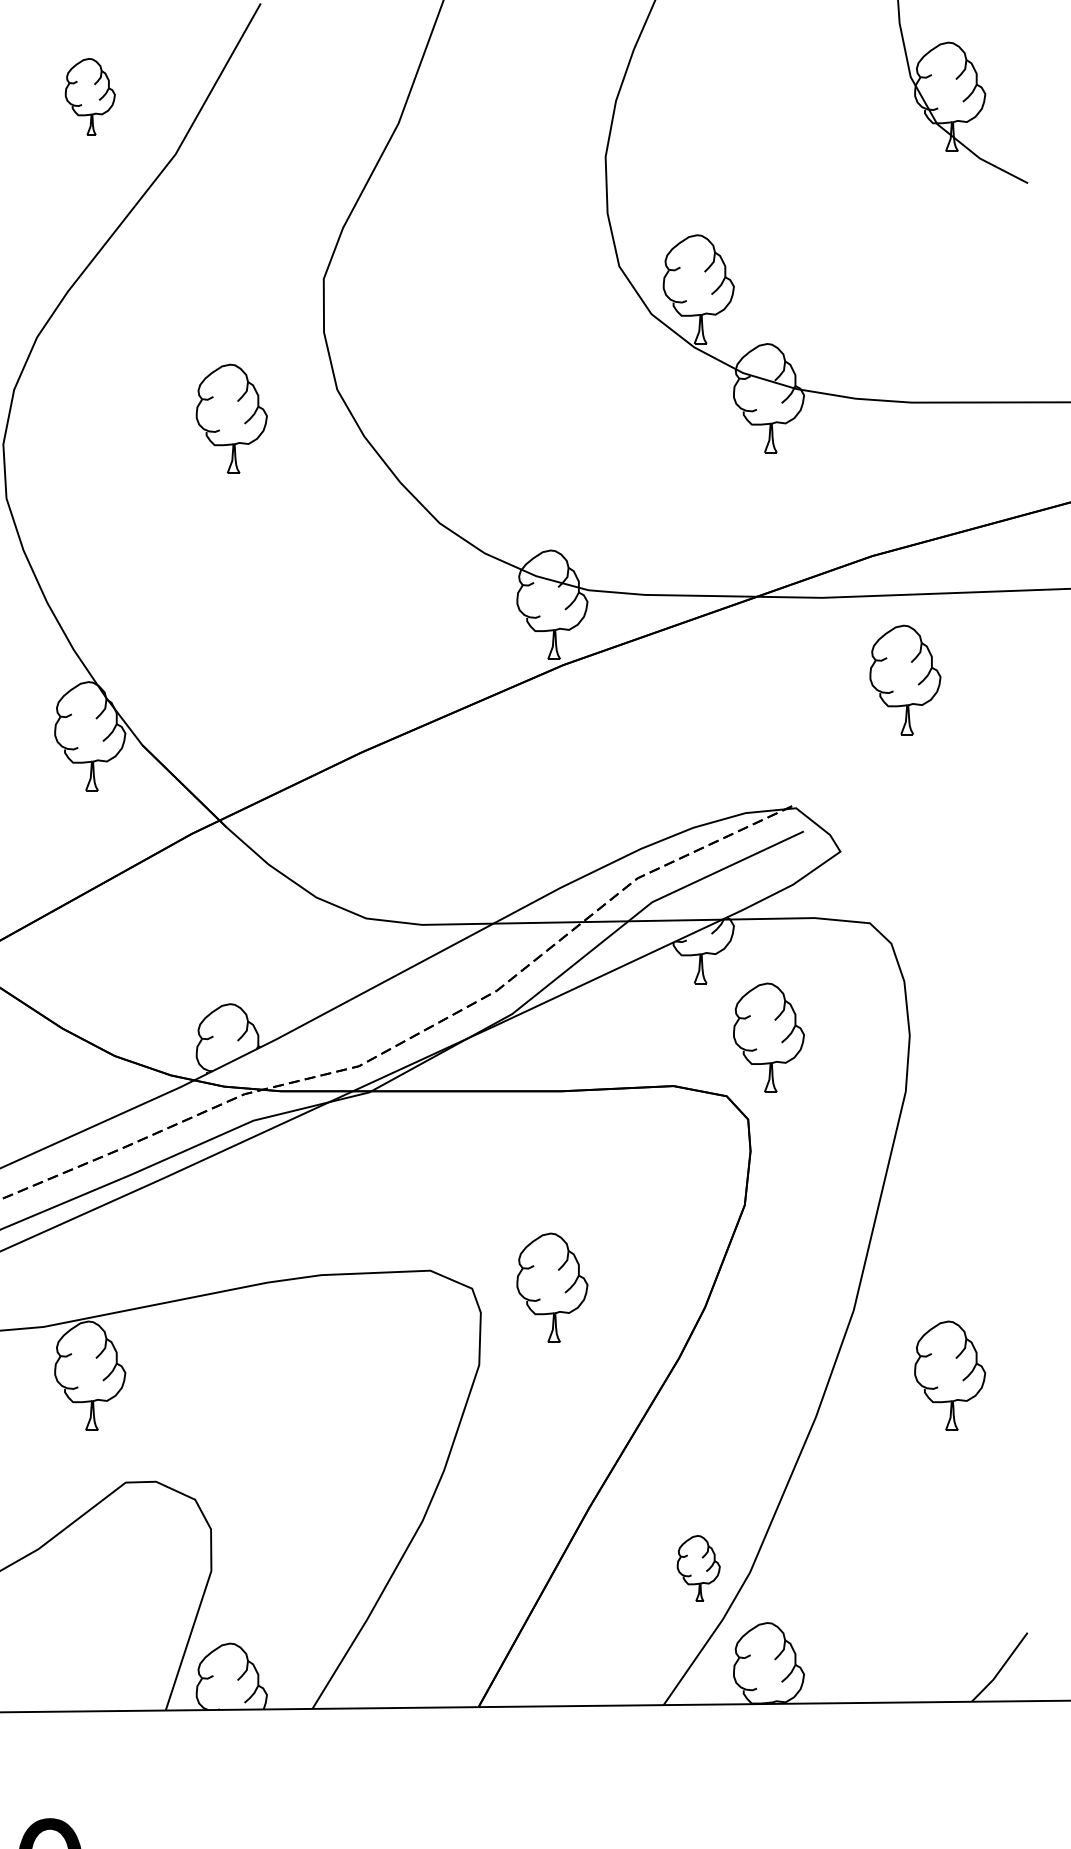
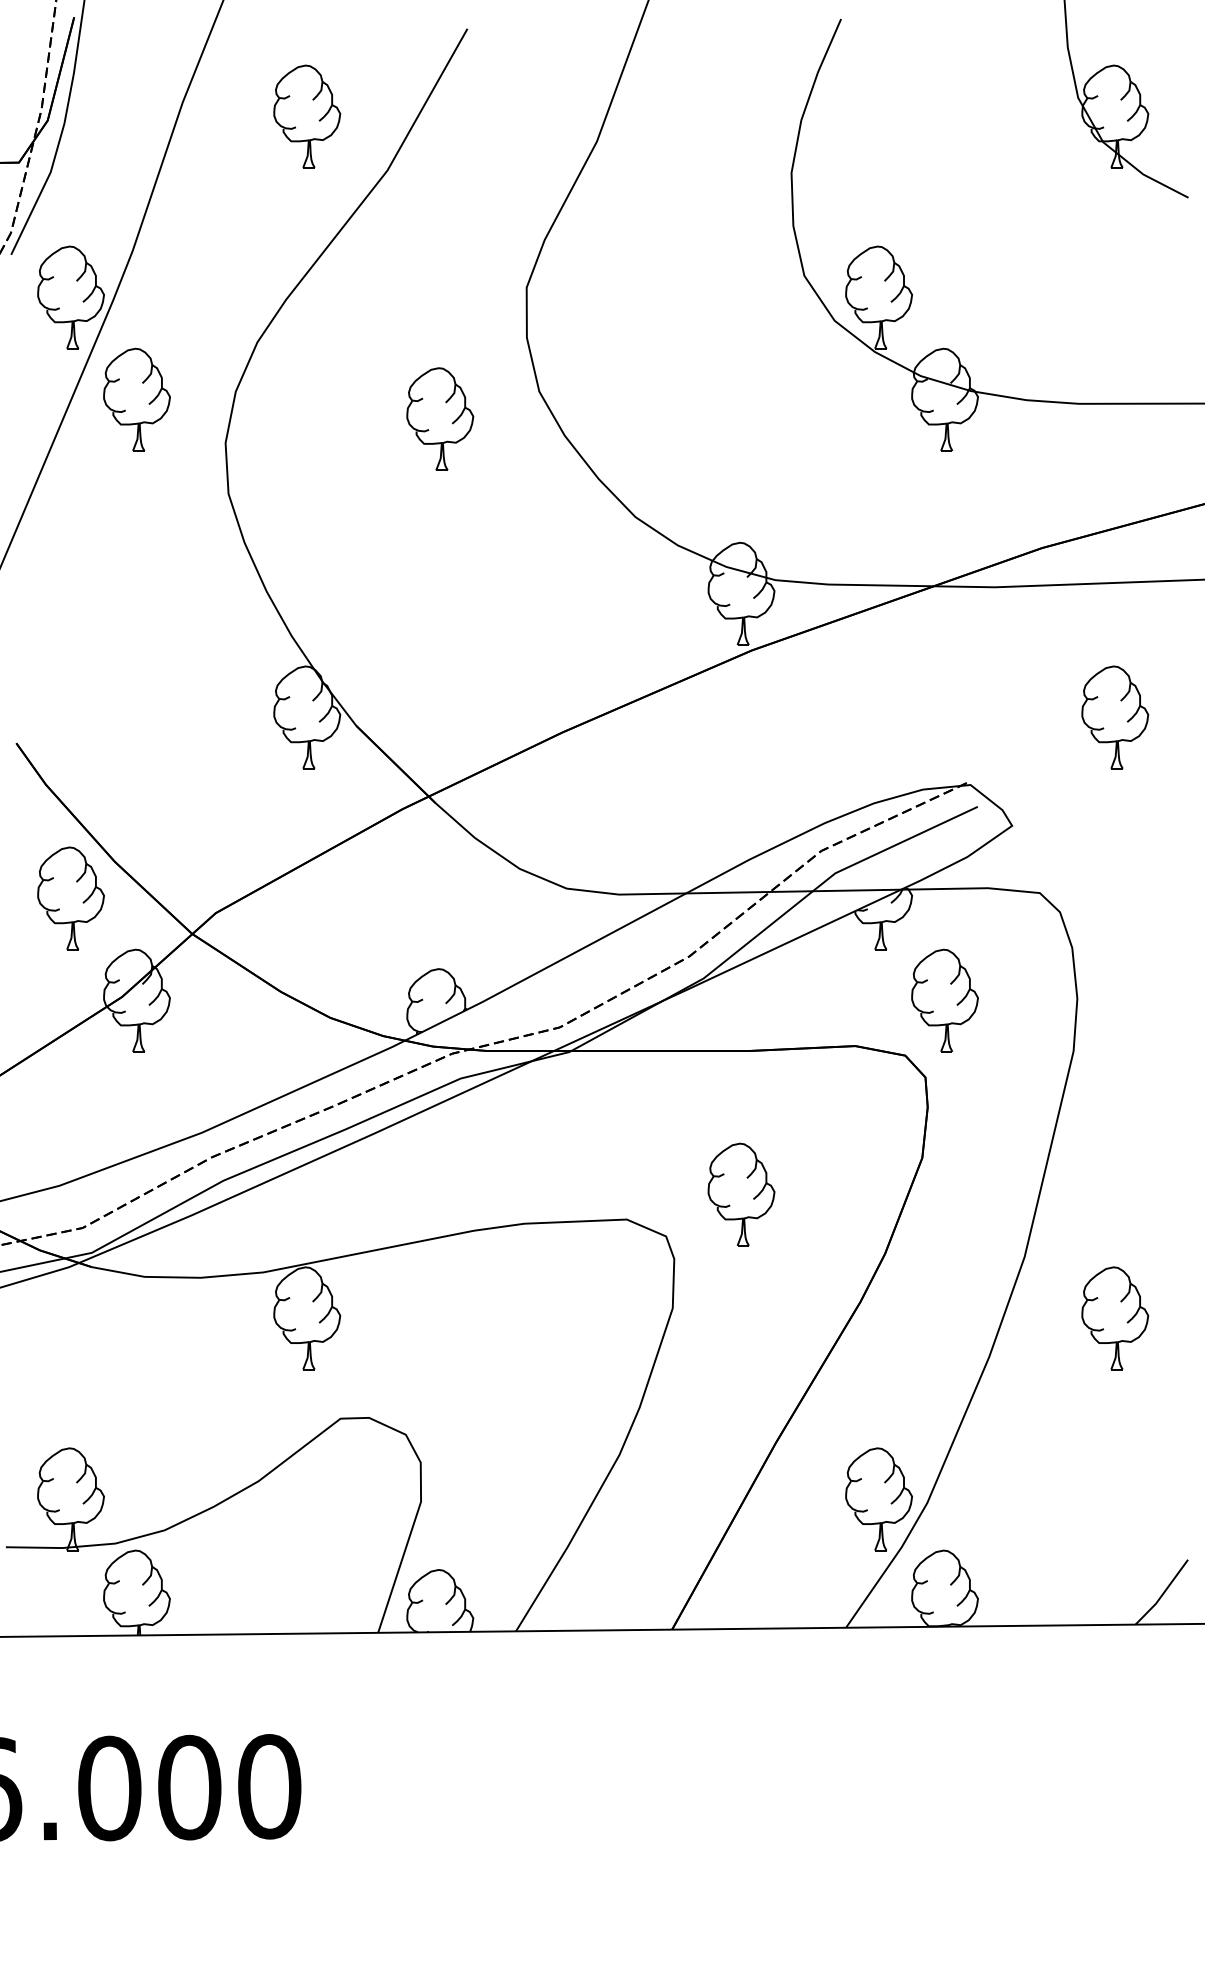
part: (90, 96) -> (307, 116), size x1.43
part: (905, 680) -> (1115, 717), moved
part: (552, 1287) -> (741, 1194), moved
part: (698, 1568) -> (878, 1499), size x1.67

